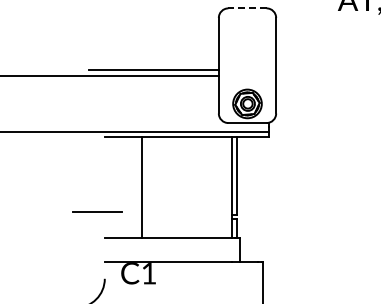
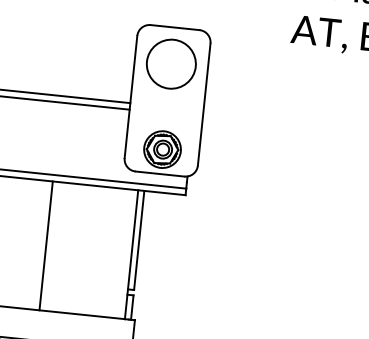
line: (247, 8) -> (175, 27), dashed -> solid
circle: (247, 36) -> (171, 63), added
line: (142, 187) -> (46, 245), moved

